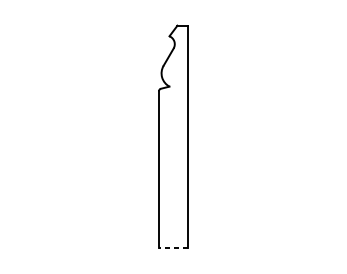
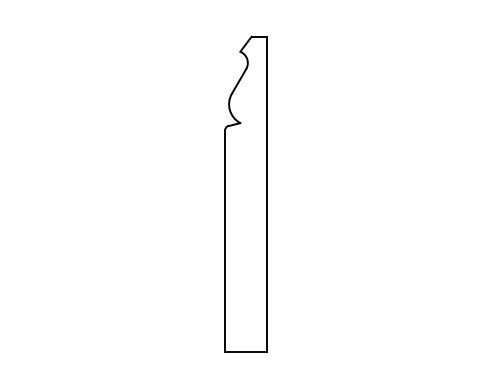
line: (173, 248) -> (246, 352), dashed -> solid

